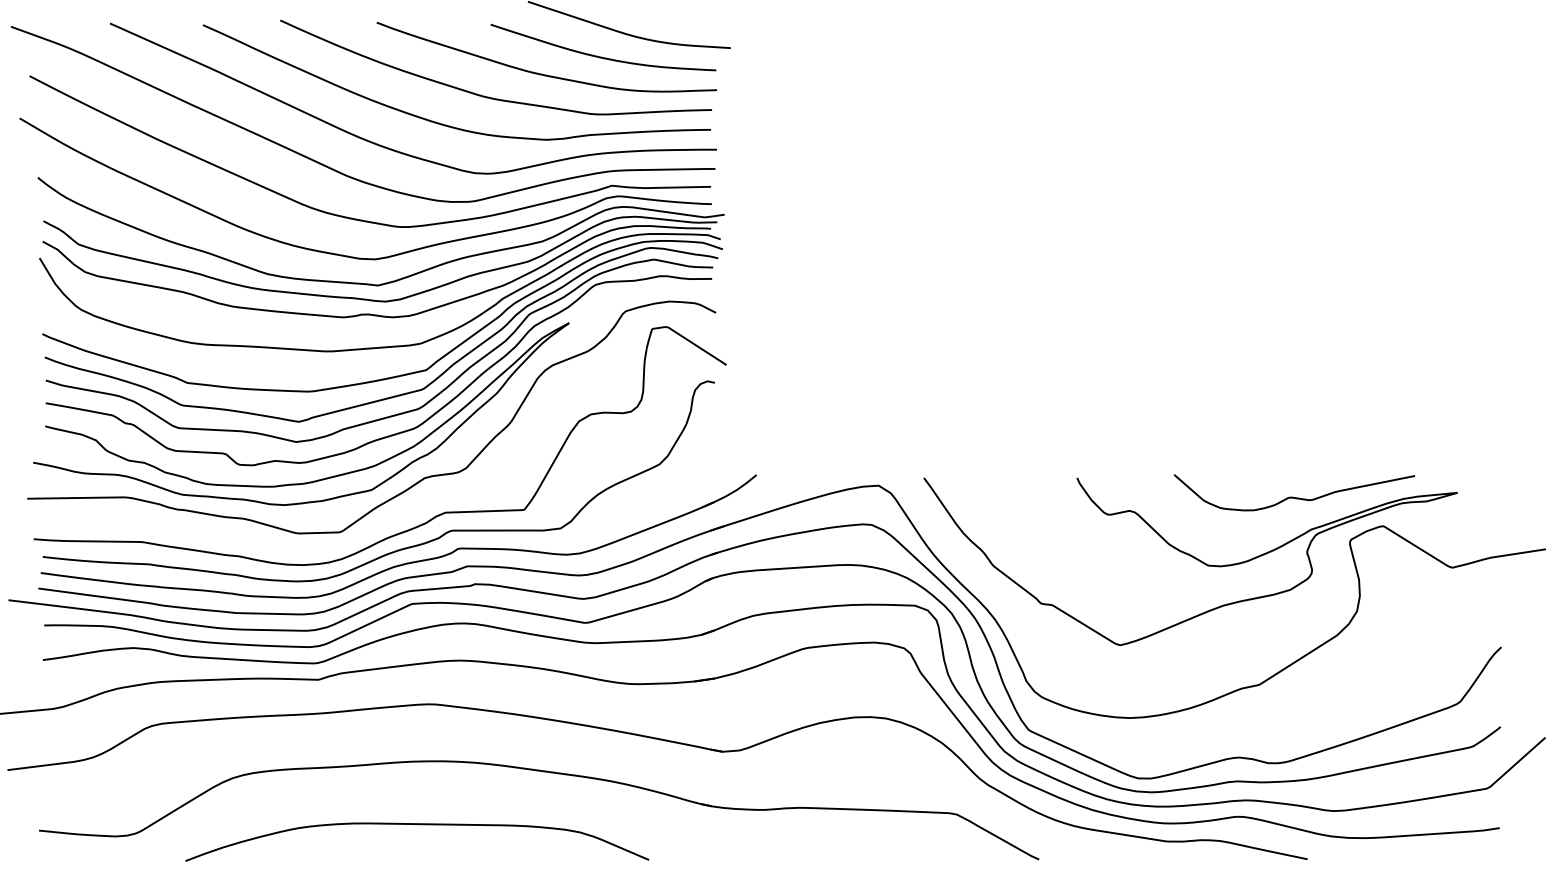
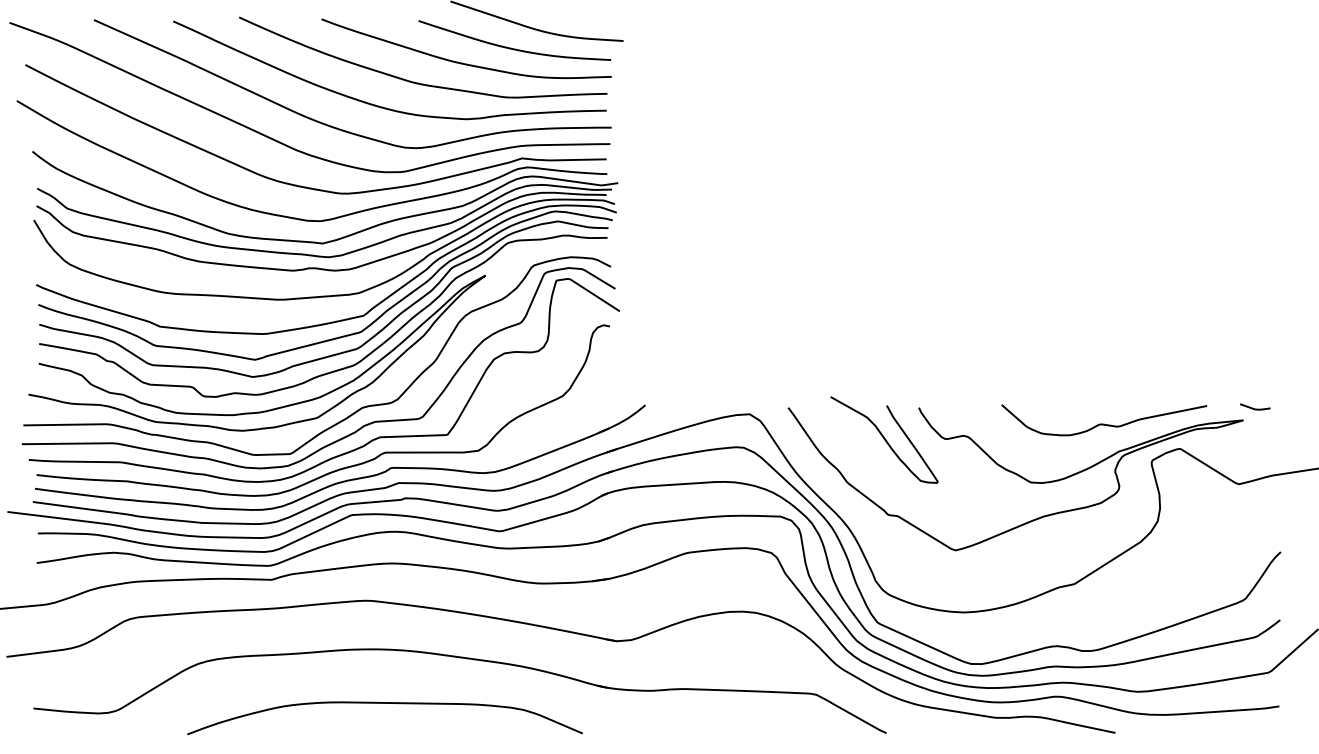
line: (1470, 478) -> (1254, 408), added
curve: (424, 499) -> (362, 426), added
curve: (1036, 515) -> (884, 439), added
curve: (419, 825) -> (386, 704), moved

